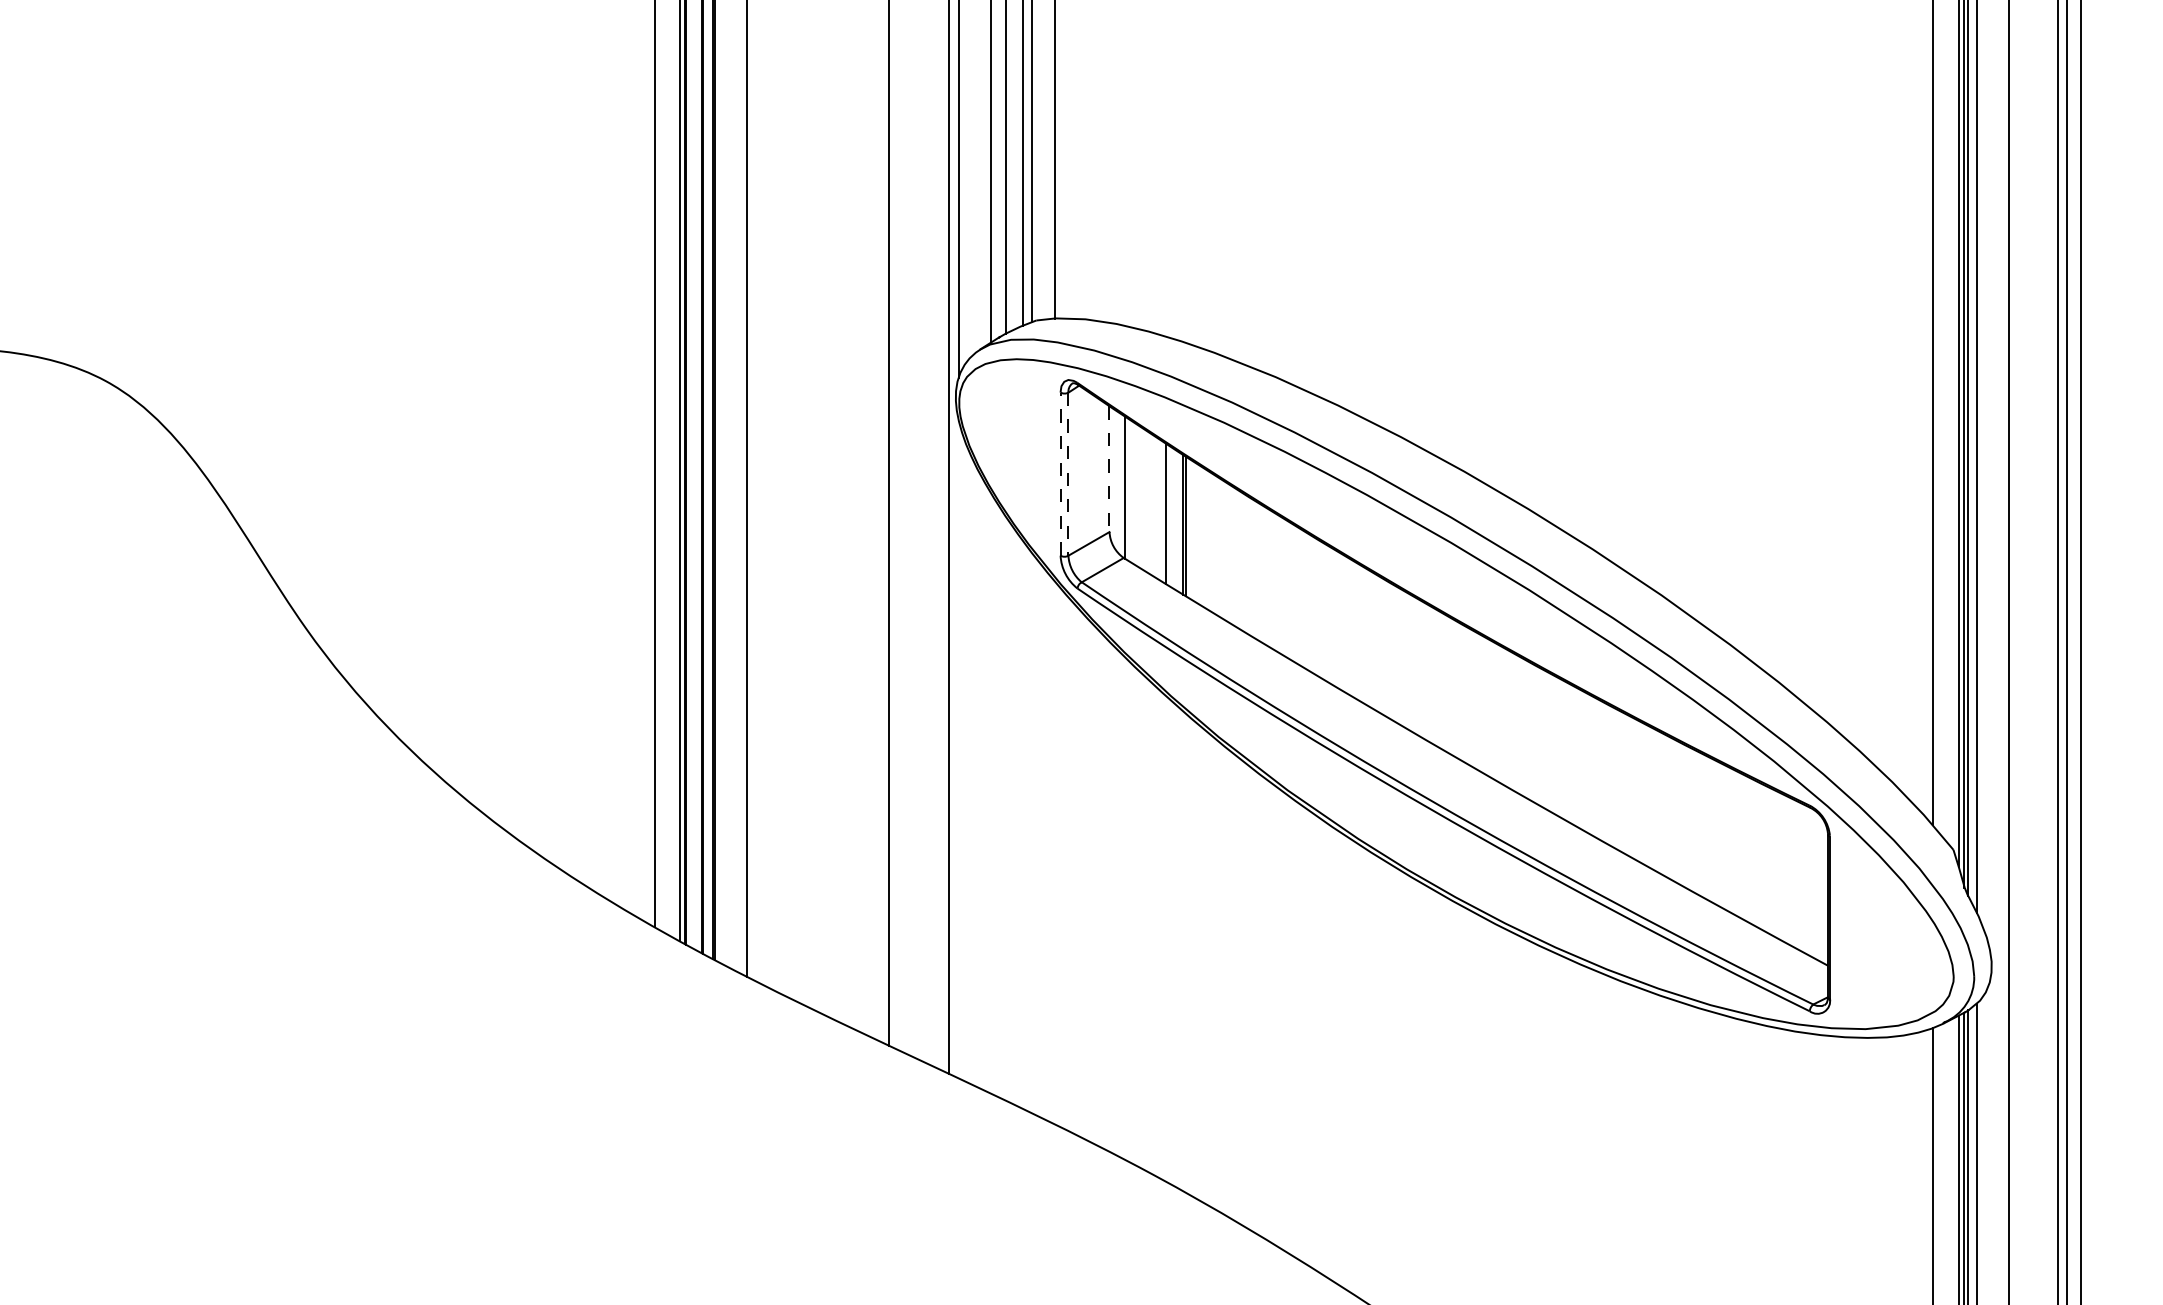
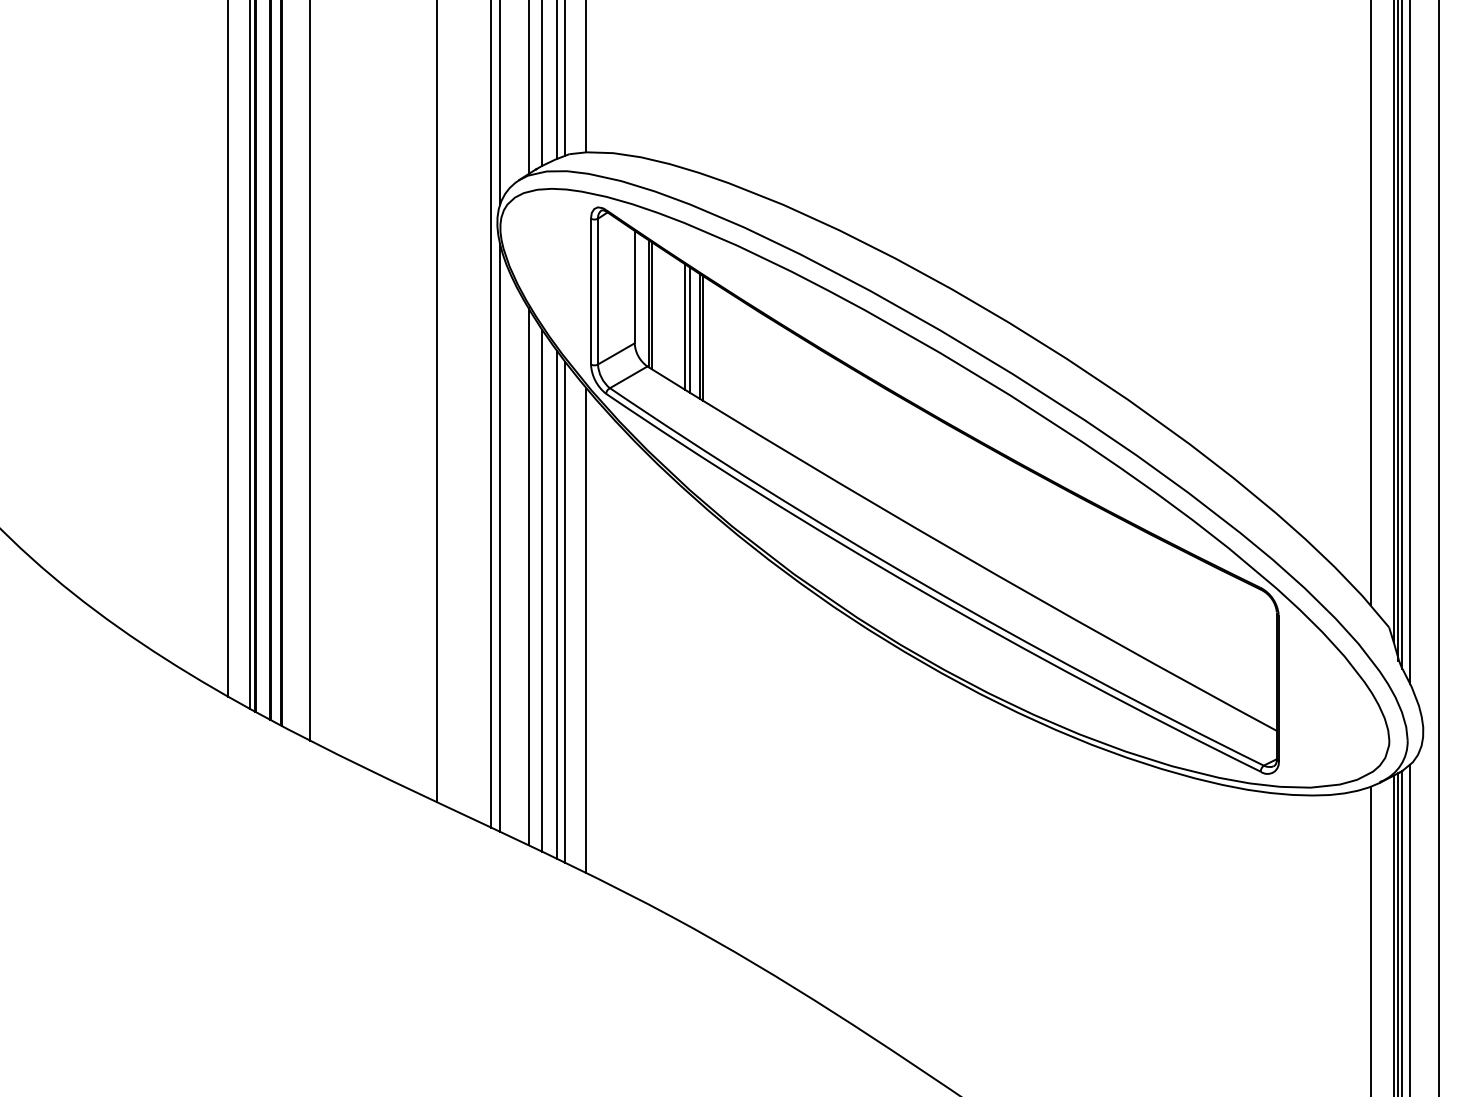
line: (1109, 469) -> (634, 287), dashed -> solid
line: (1060, 474) -> (590, 291), dashed -> solid
line: (1068, 474) -> (598, 291), dashed -> solid
line: (1128, 489) -> (651, 305), added
line: (1170, 516) -> (689, 329), added
line: (958, 749) -> (499, 537), added
line: (990, 792) -> (528, 576), added
line: (1006, 808) -> (542, 590), added
line: (1023, 824) -> (557, 604), added
line: (1031, 832) -> (564, 611), added
line: (1055, 852) -> (586, 629), added

